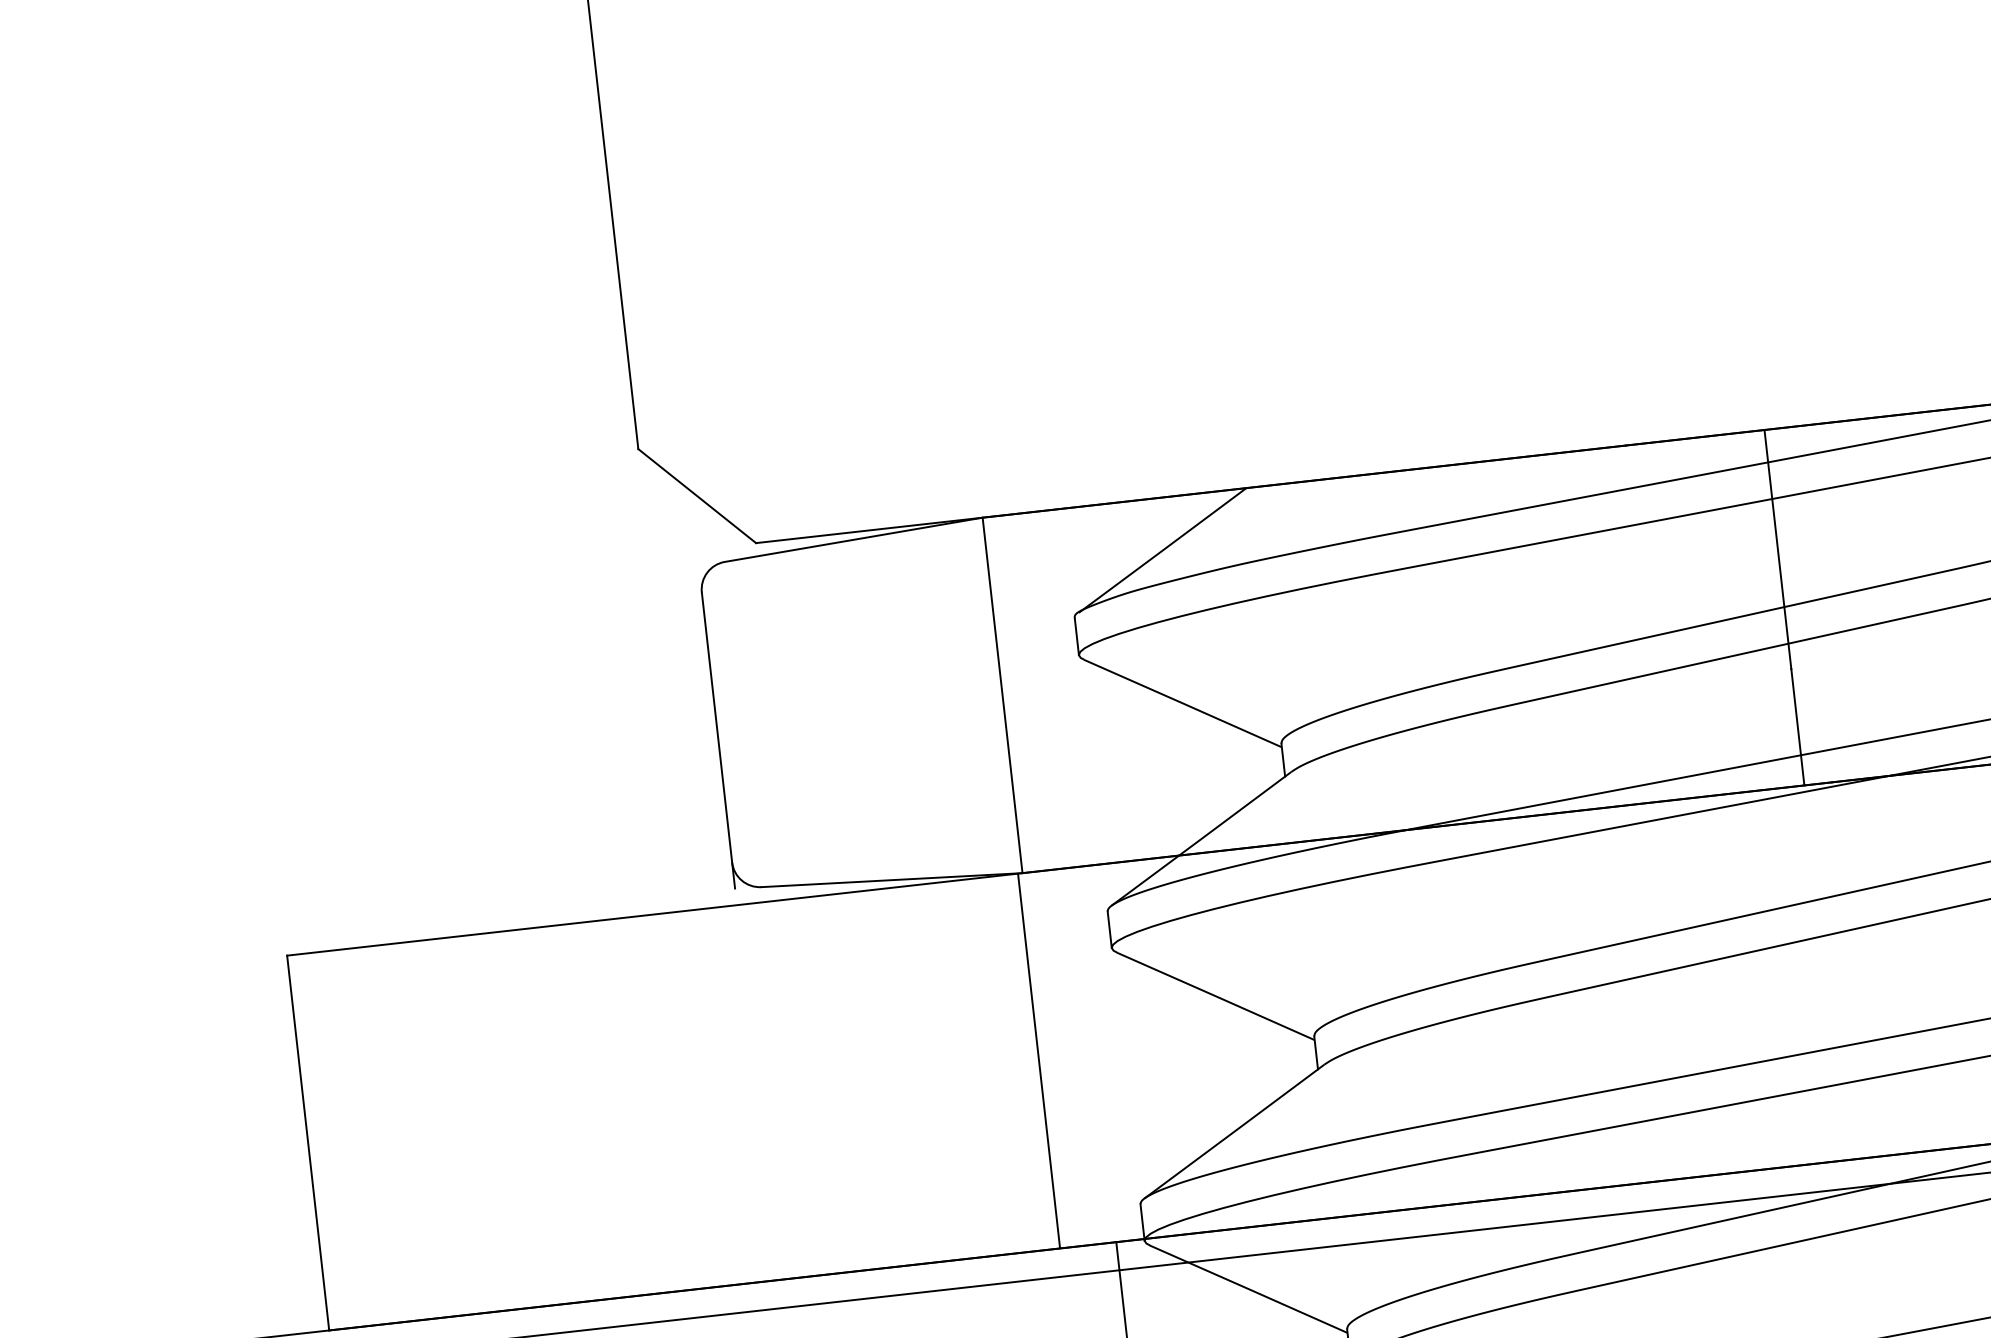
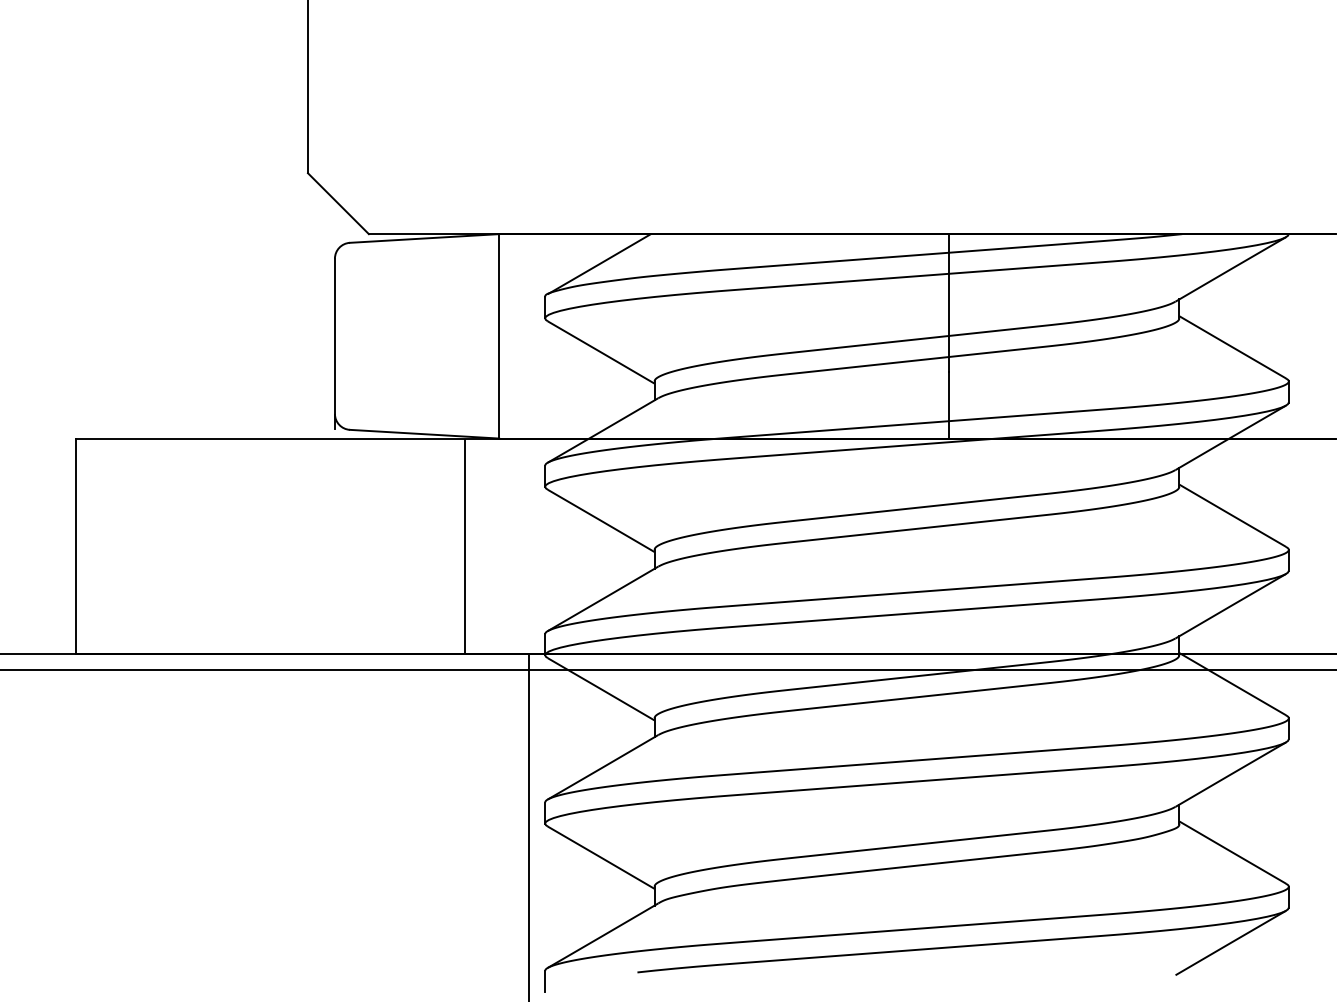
line: (1038, 1061) -> (464, 546), moved

